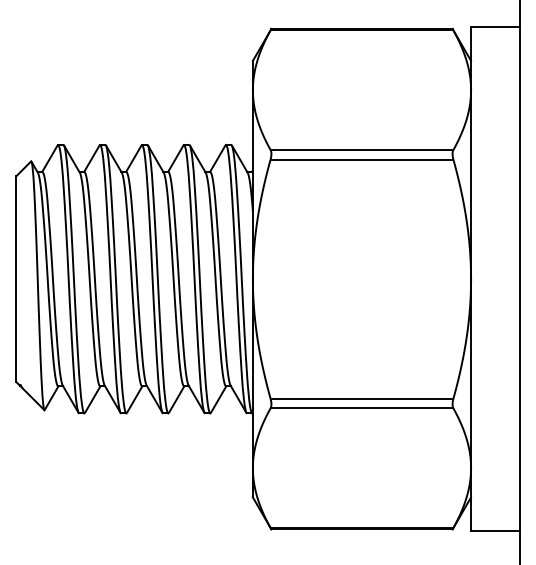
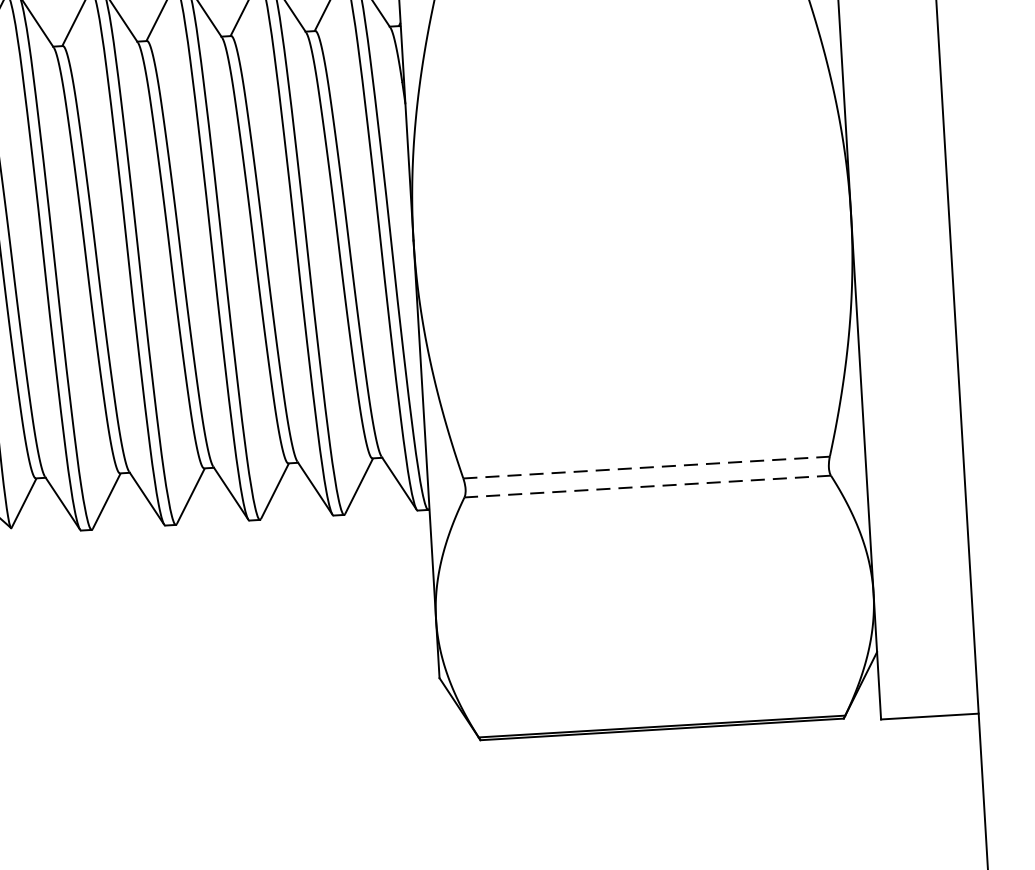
line: (362, 398) -> (647, 466), solid -> dashed
line: (361, 408) -> (646, 486), solid -> dashed

